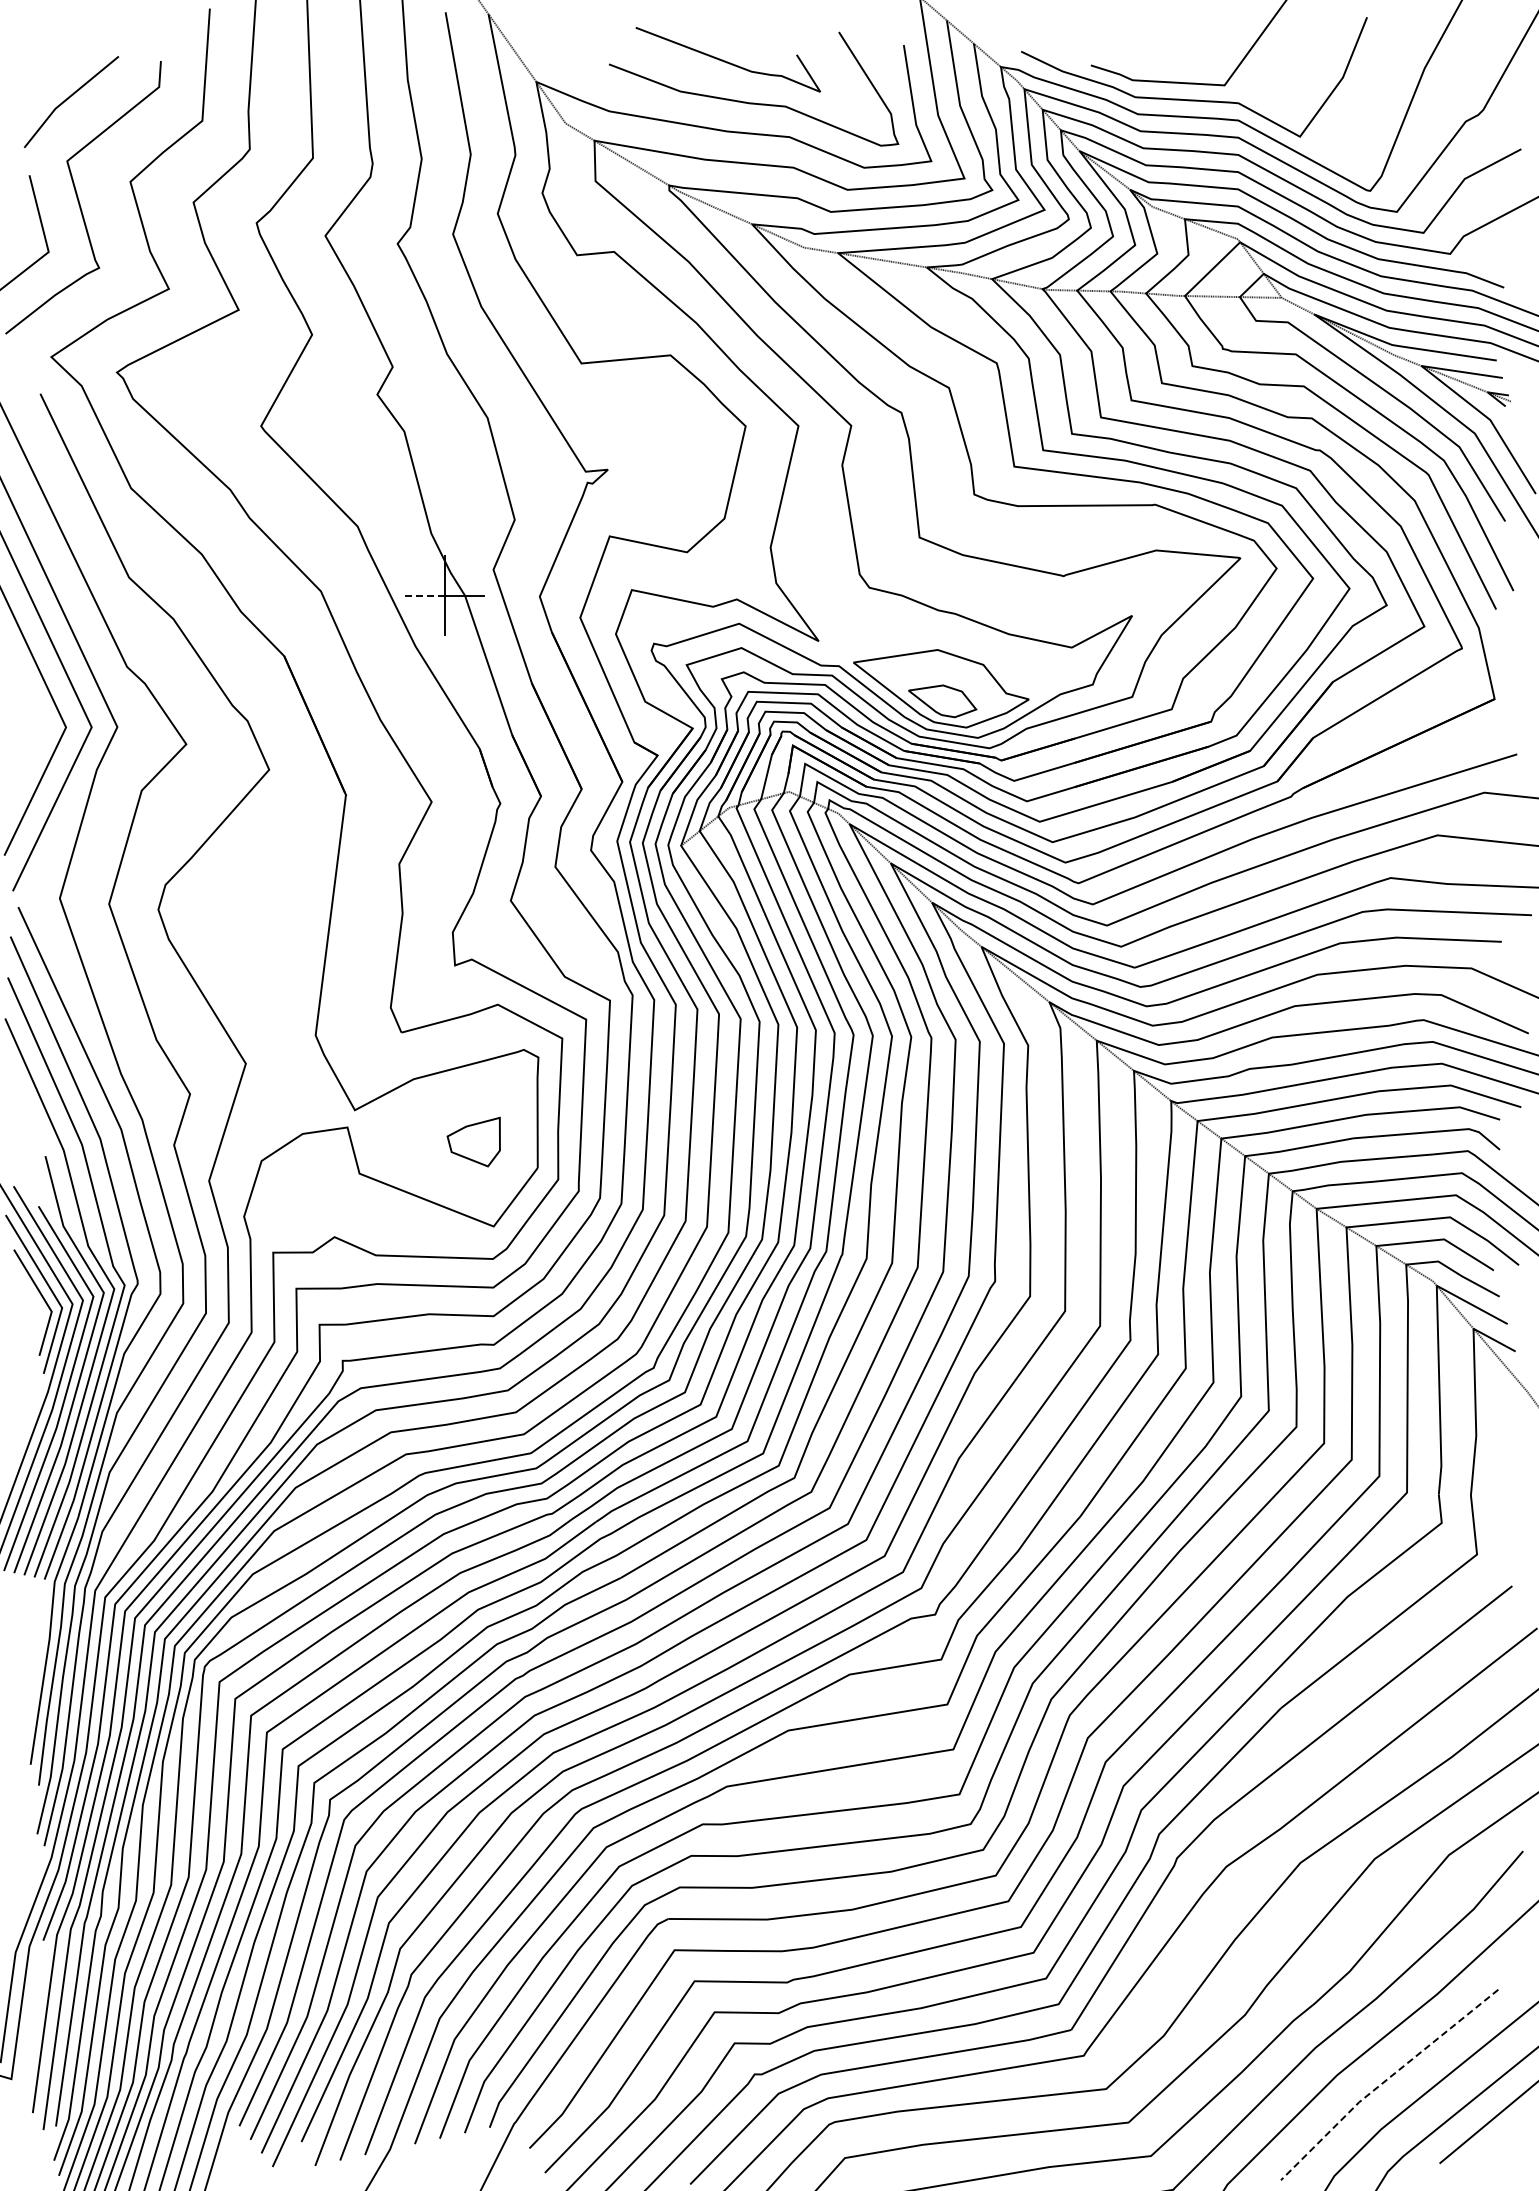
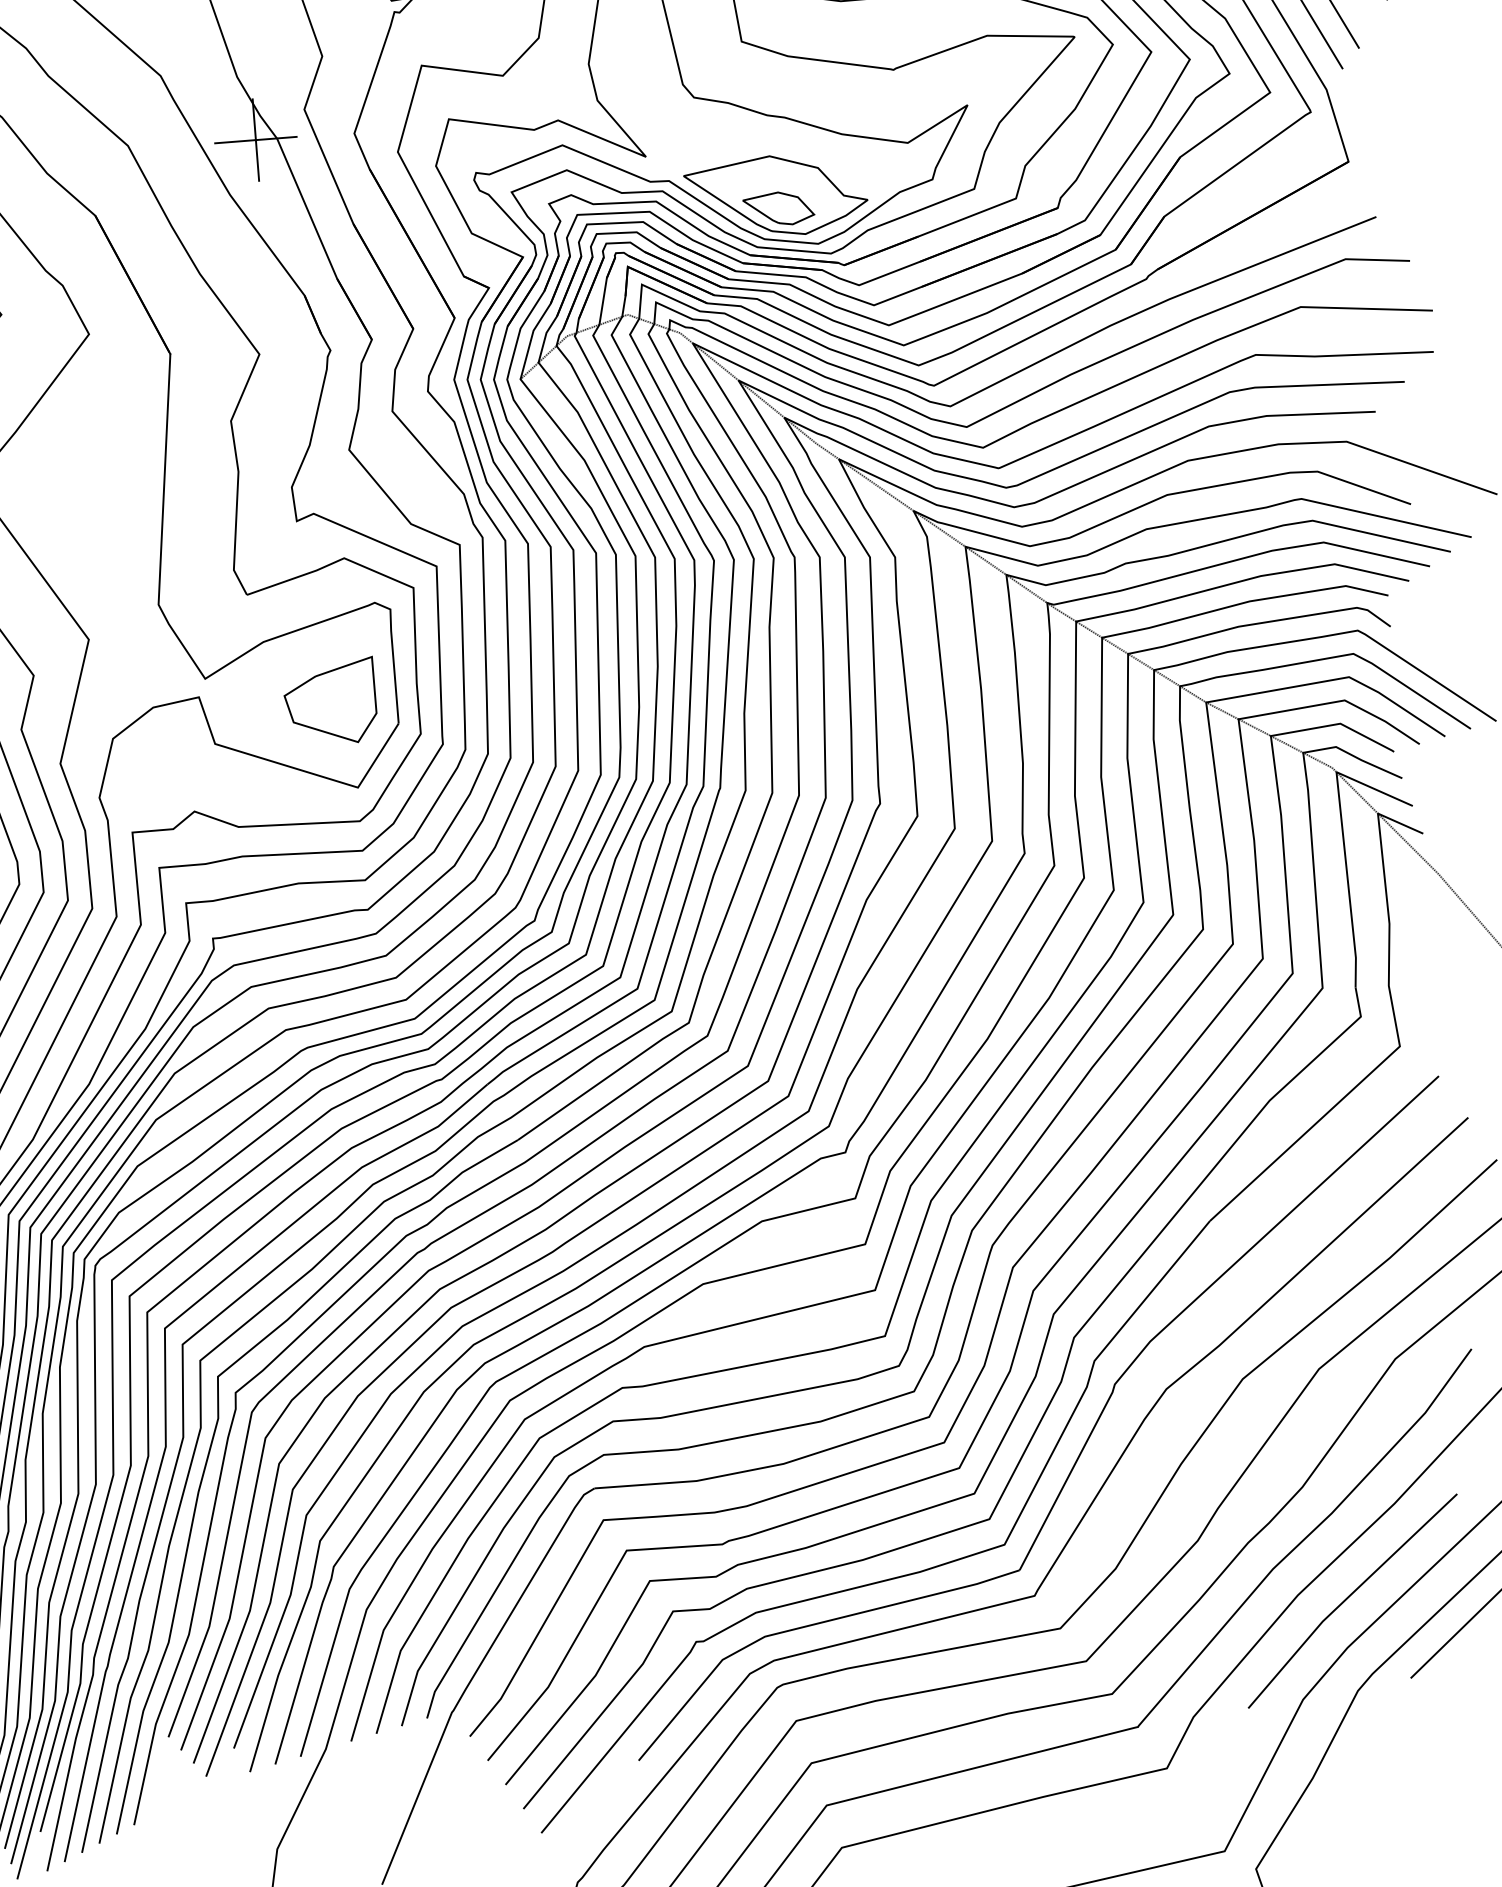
line: (424, 595) -> (235, 141), dashed -> solid
part: (473, 1141) -> (330, 701), size x1.67
line: (1384, 2081) -> (1347, 1598), dashed -> solid

